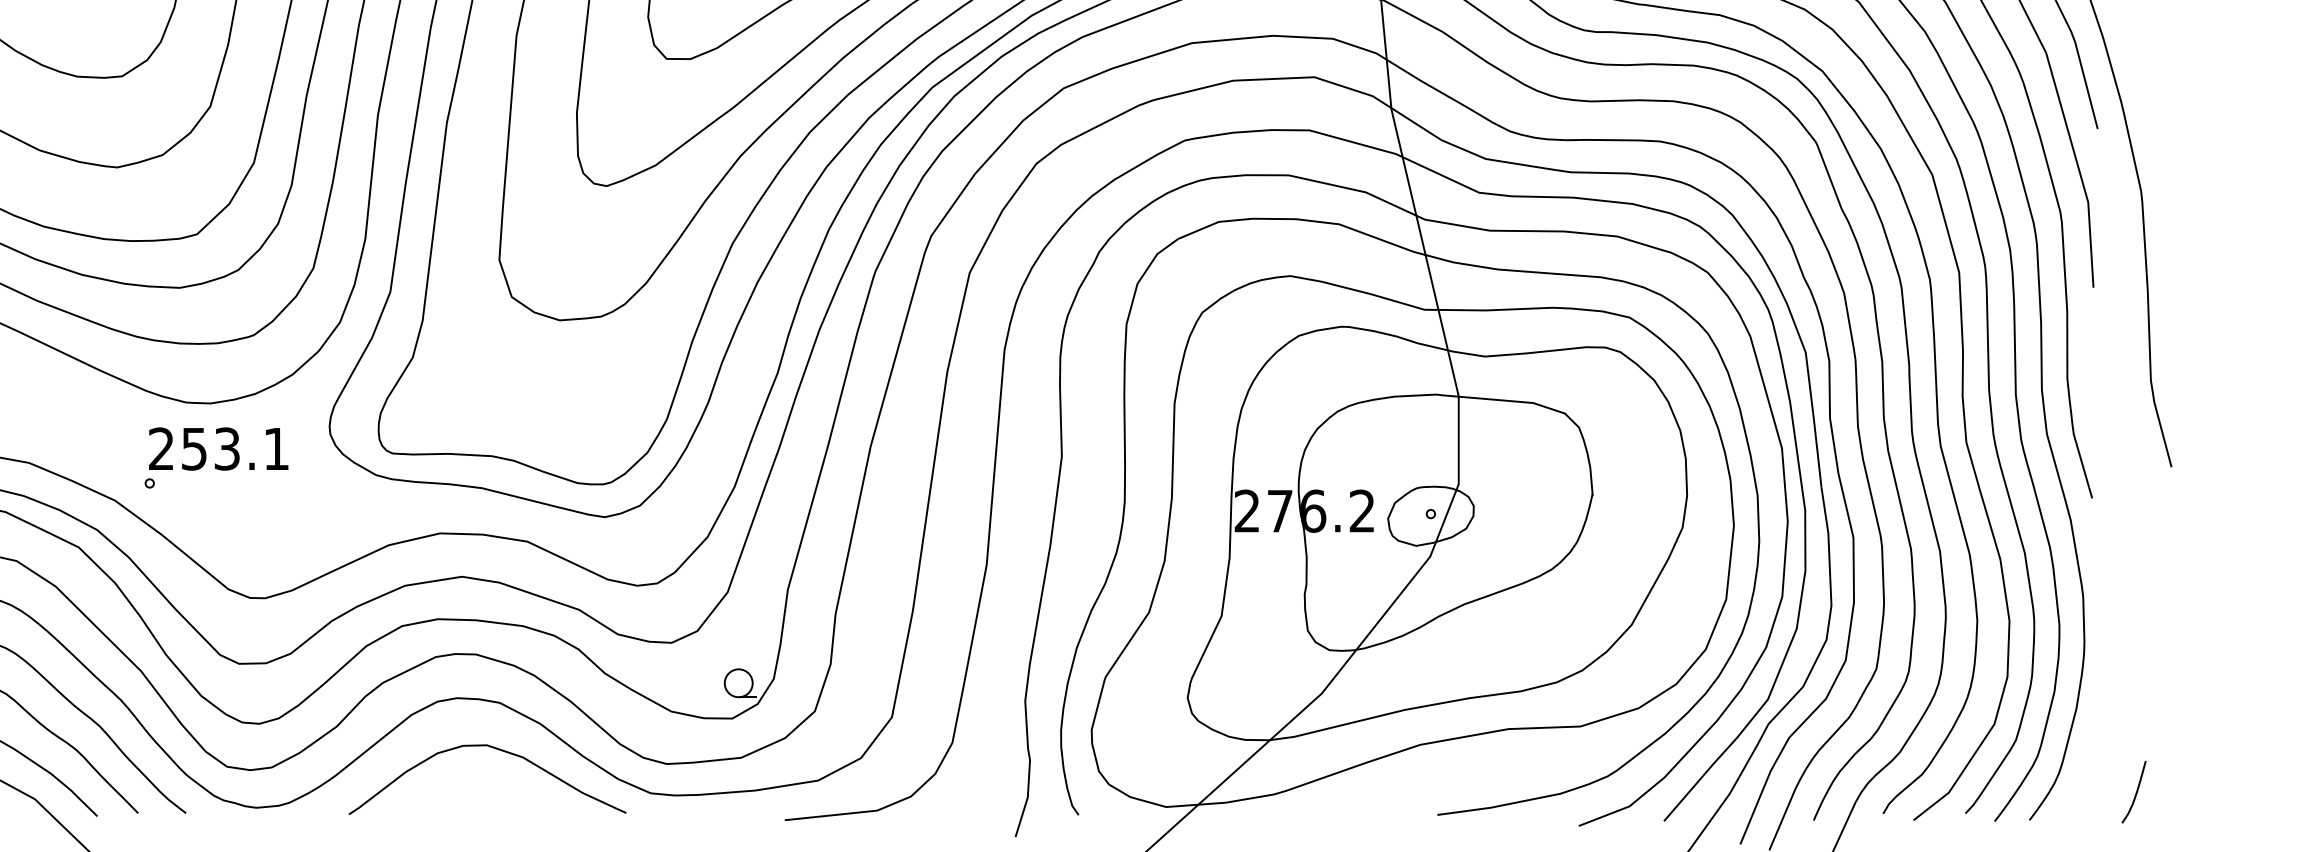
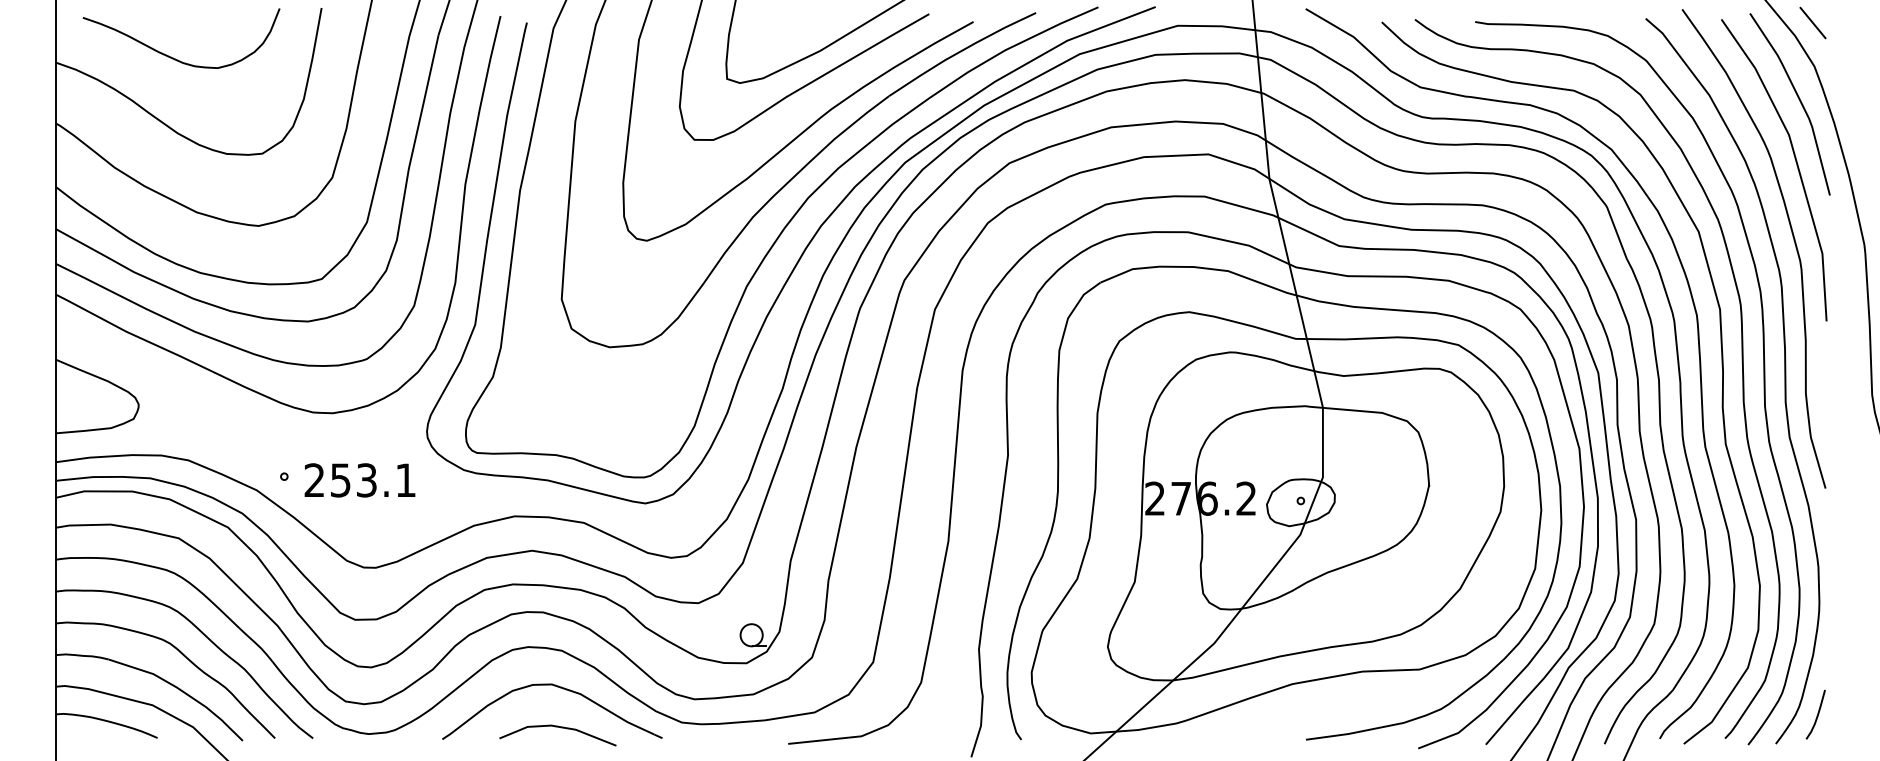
text: (218, 449) -> (359, 480), moved
curve: (2134, 793) -> (1816, 715), moved
line: (497, 800) -> (560, 728), added

